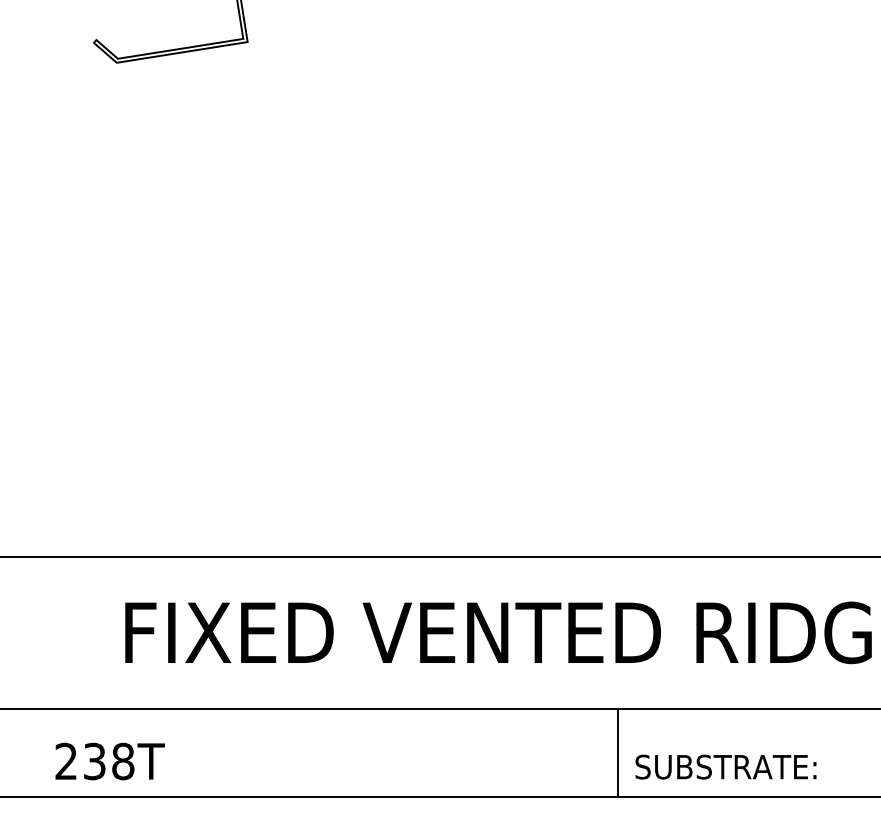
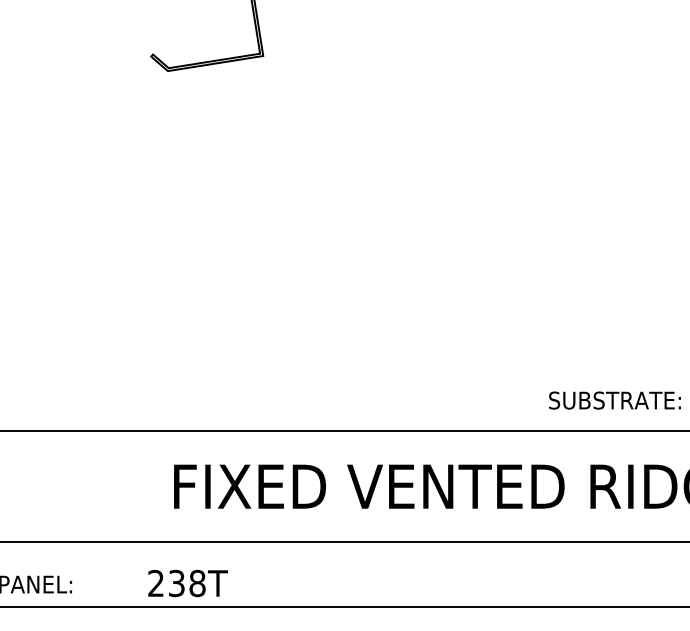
line: (618, 753) -> (533, 574), removed
text: (109, 761) -> (187, 583), moved
text: (725, 767) -> (614, 400), moved

